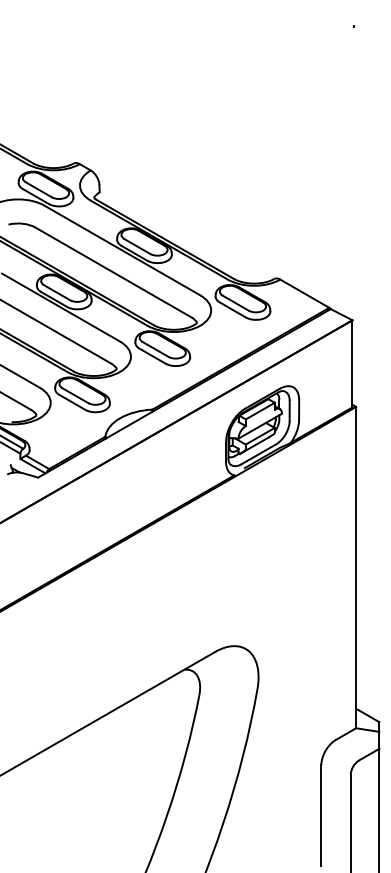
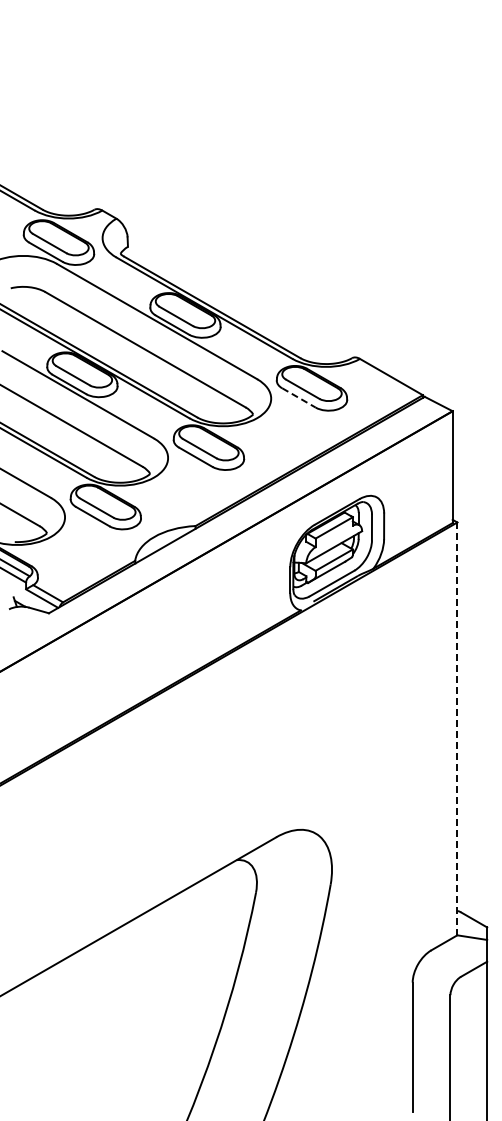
line: (233, 310) -> (299, 398), solid -> dashed
line: (356, 568) -> (457, 729), solid -> dashed

